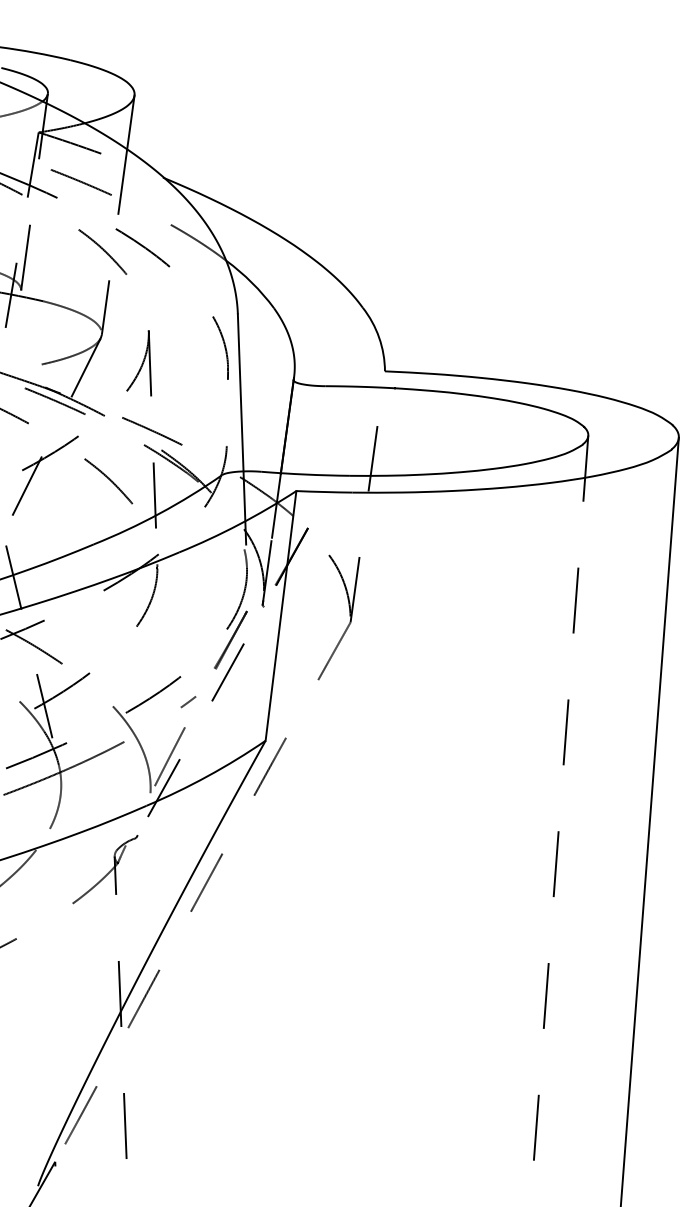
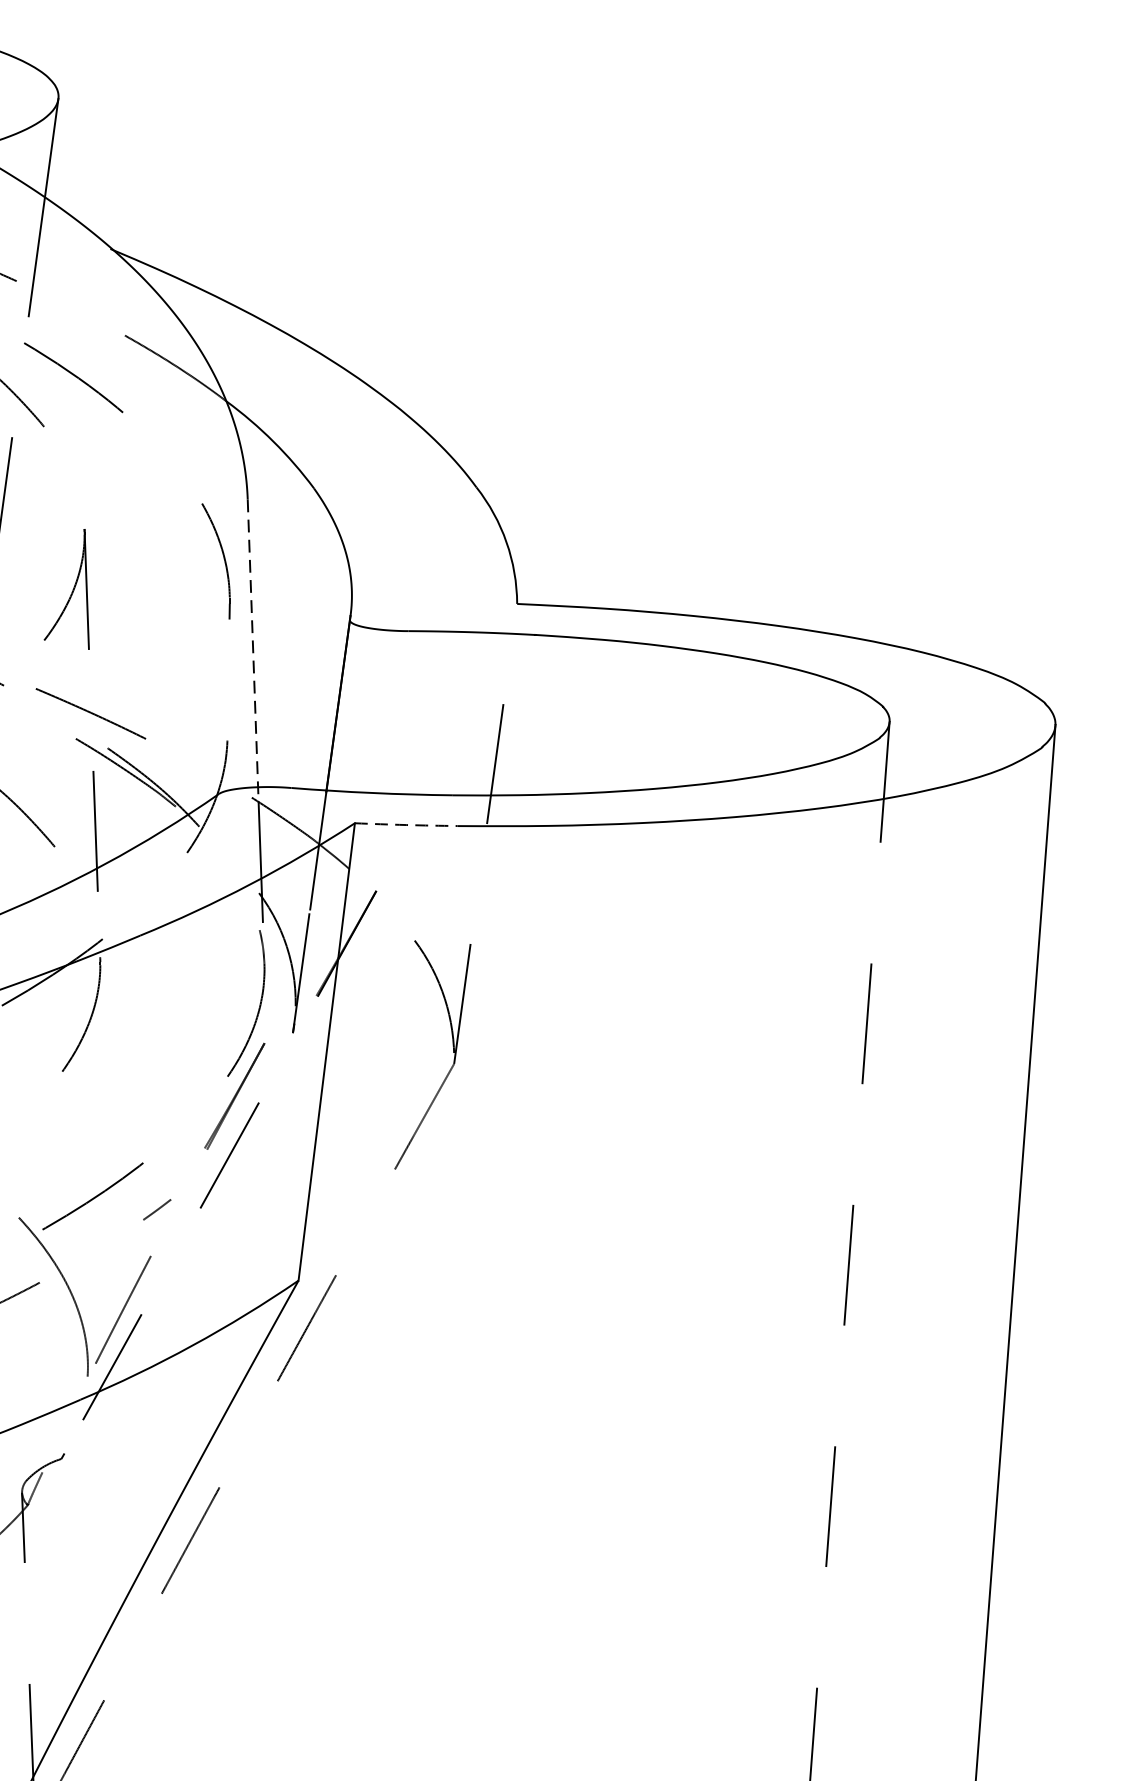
line: (240, 396) -> (252, 650), solid -> dashed
arc: (324, 492) -> (406, 825), solid -> dashed

